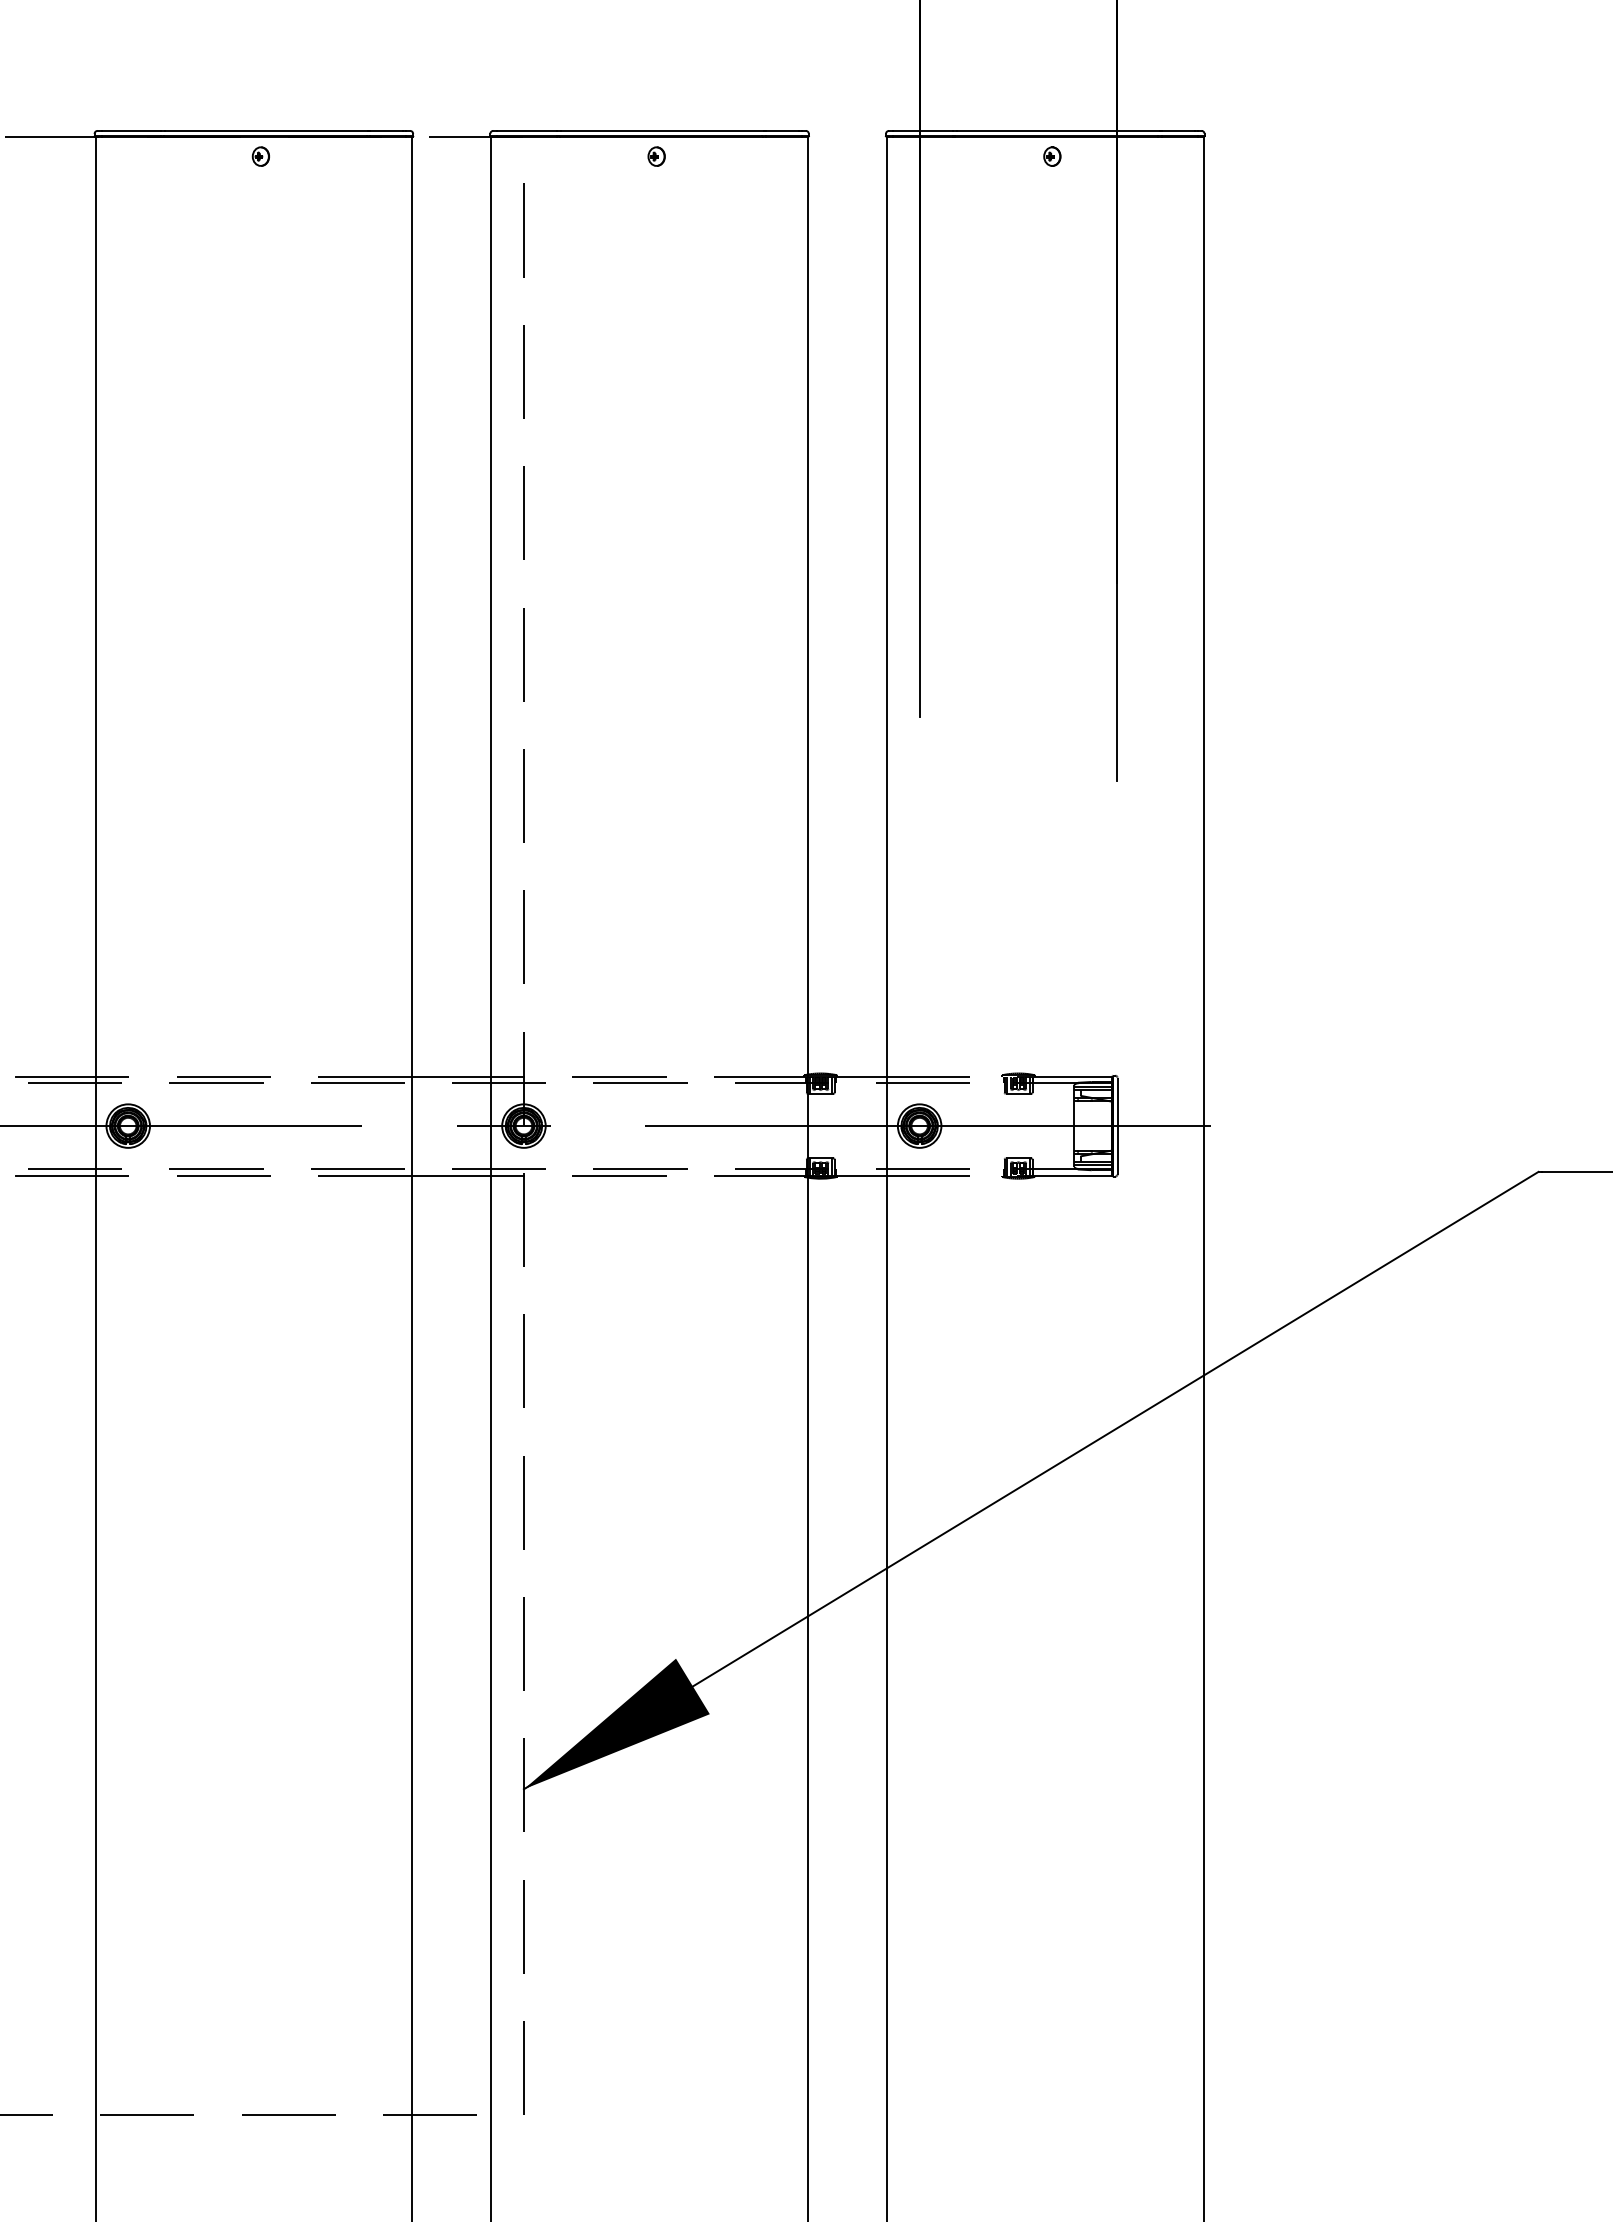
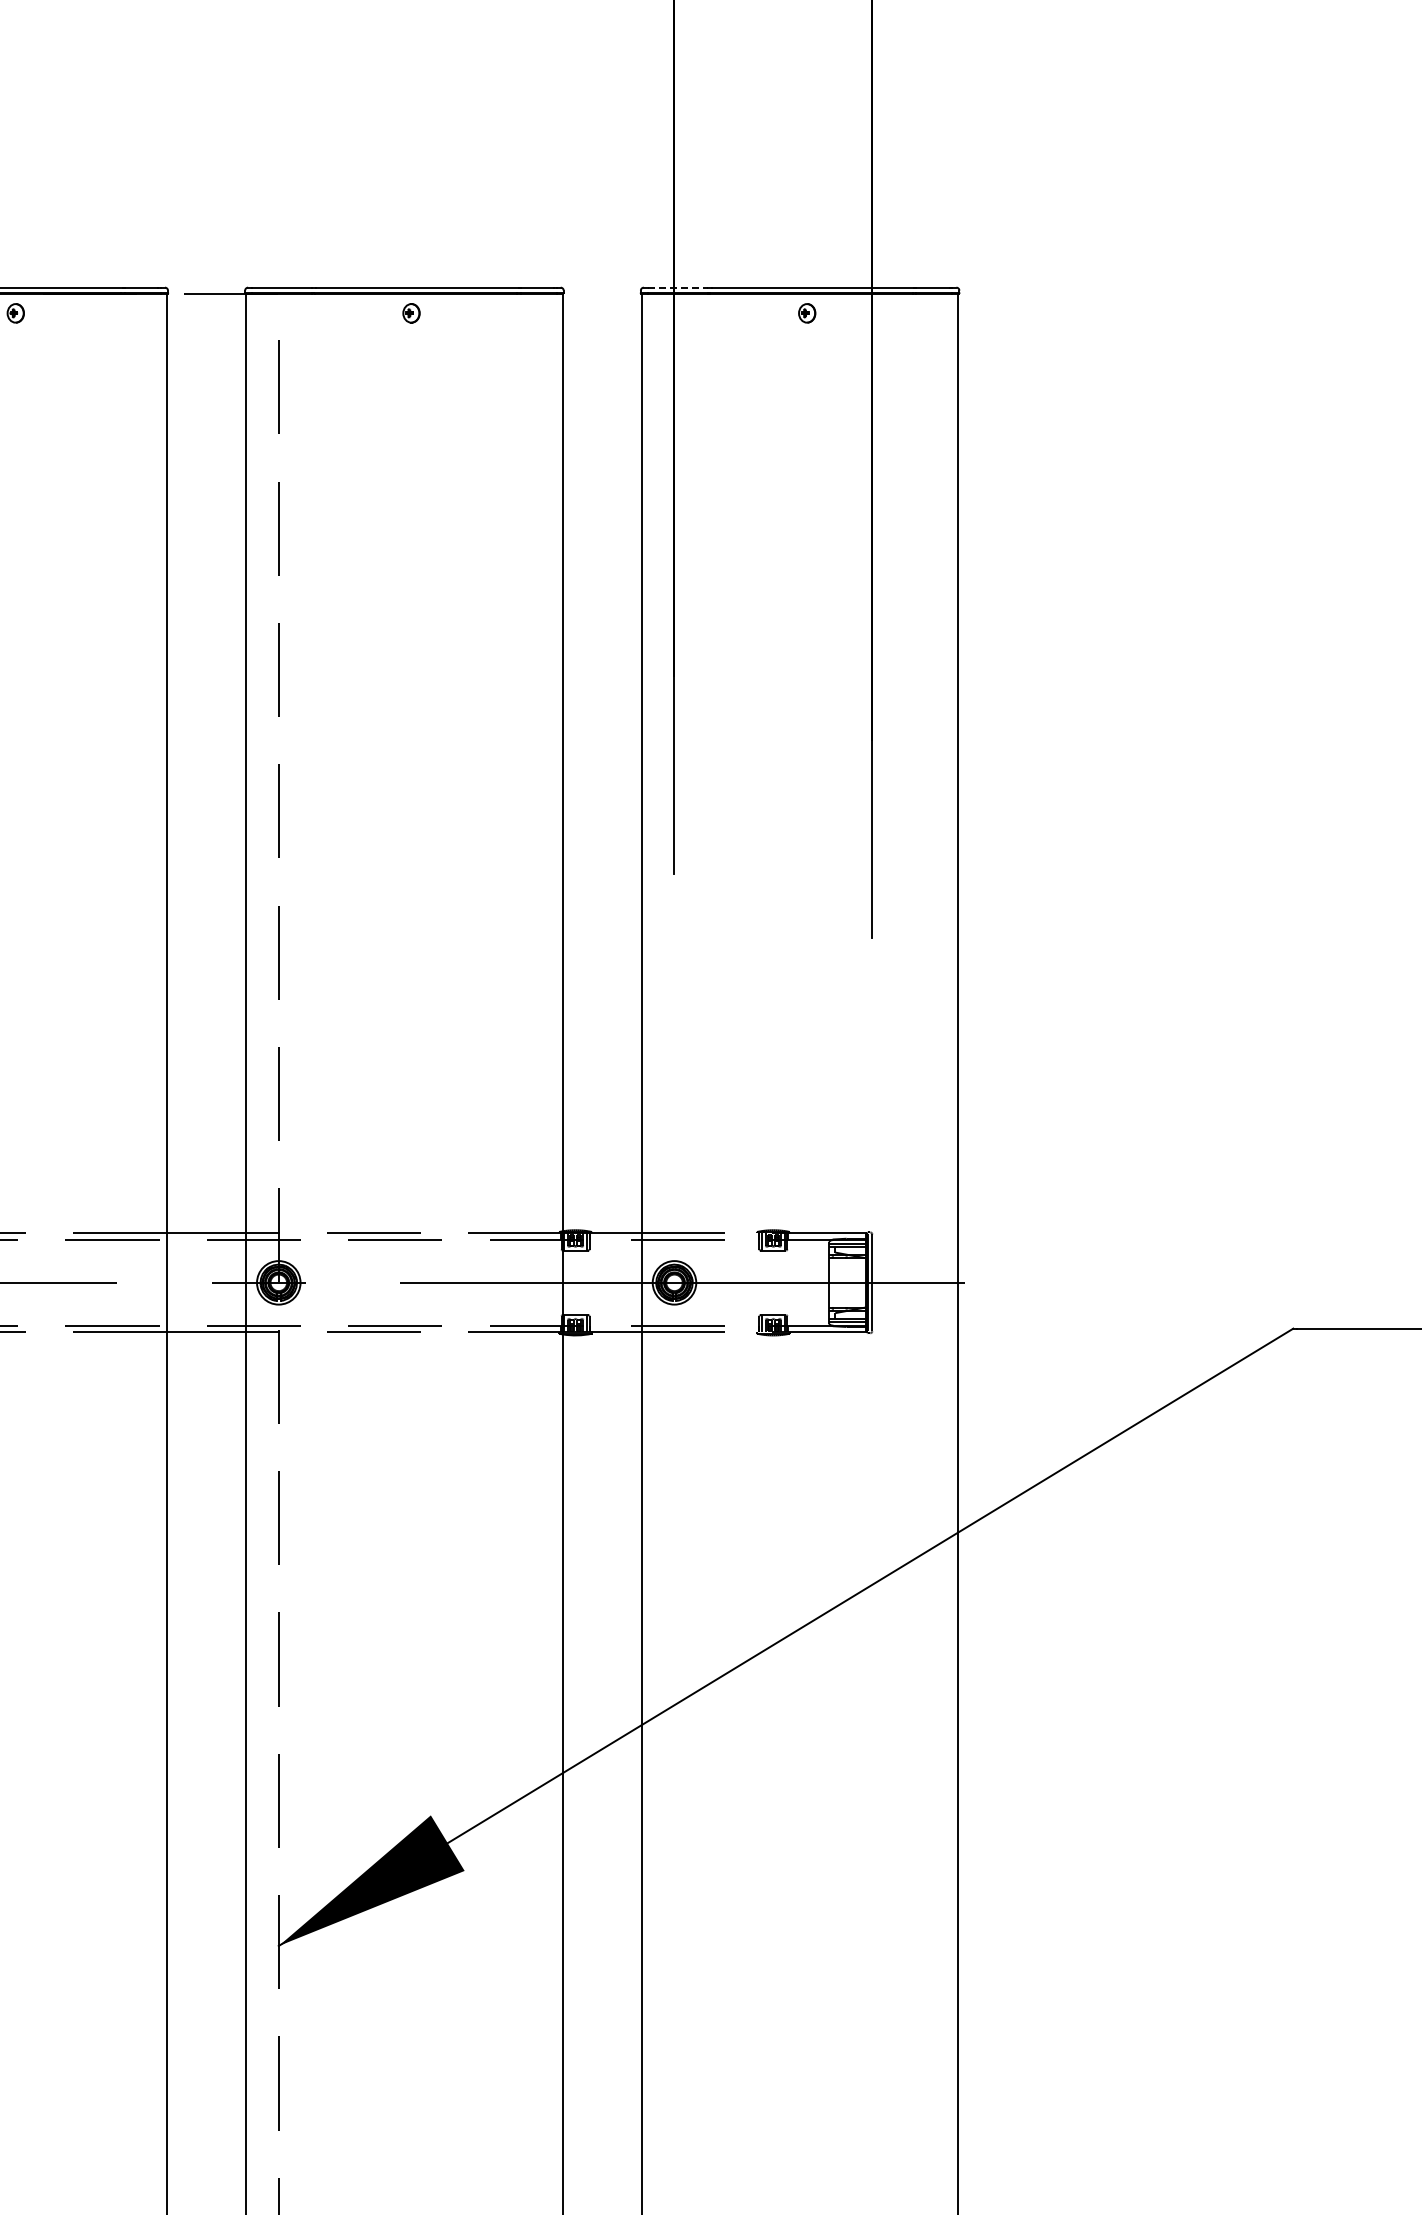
line: (922, 130) -> (677, 287), solid -> dashed

